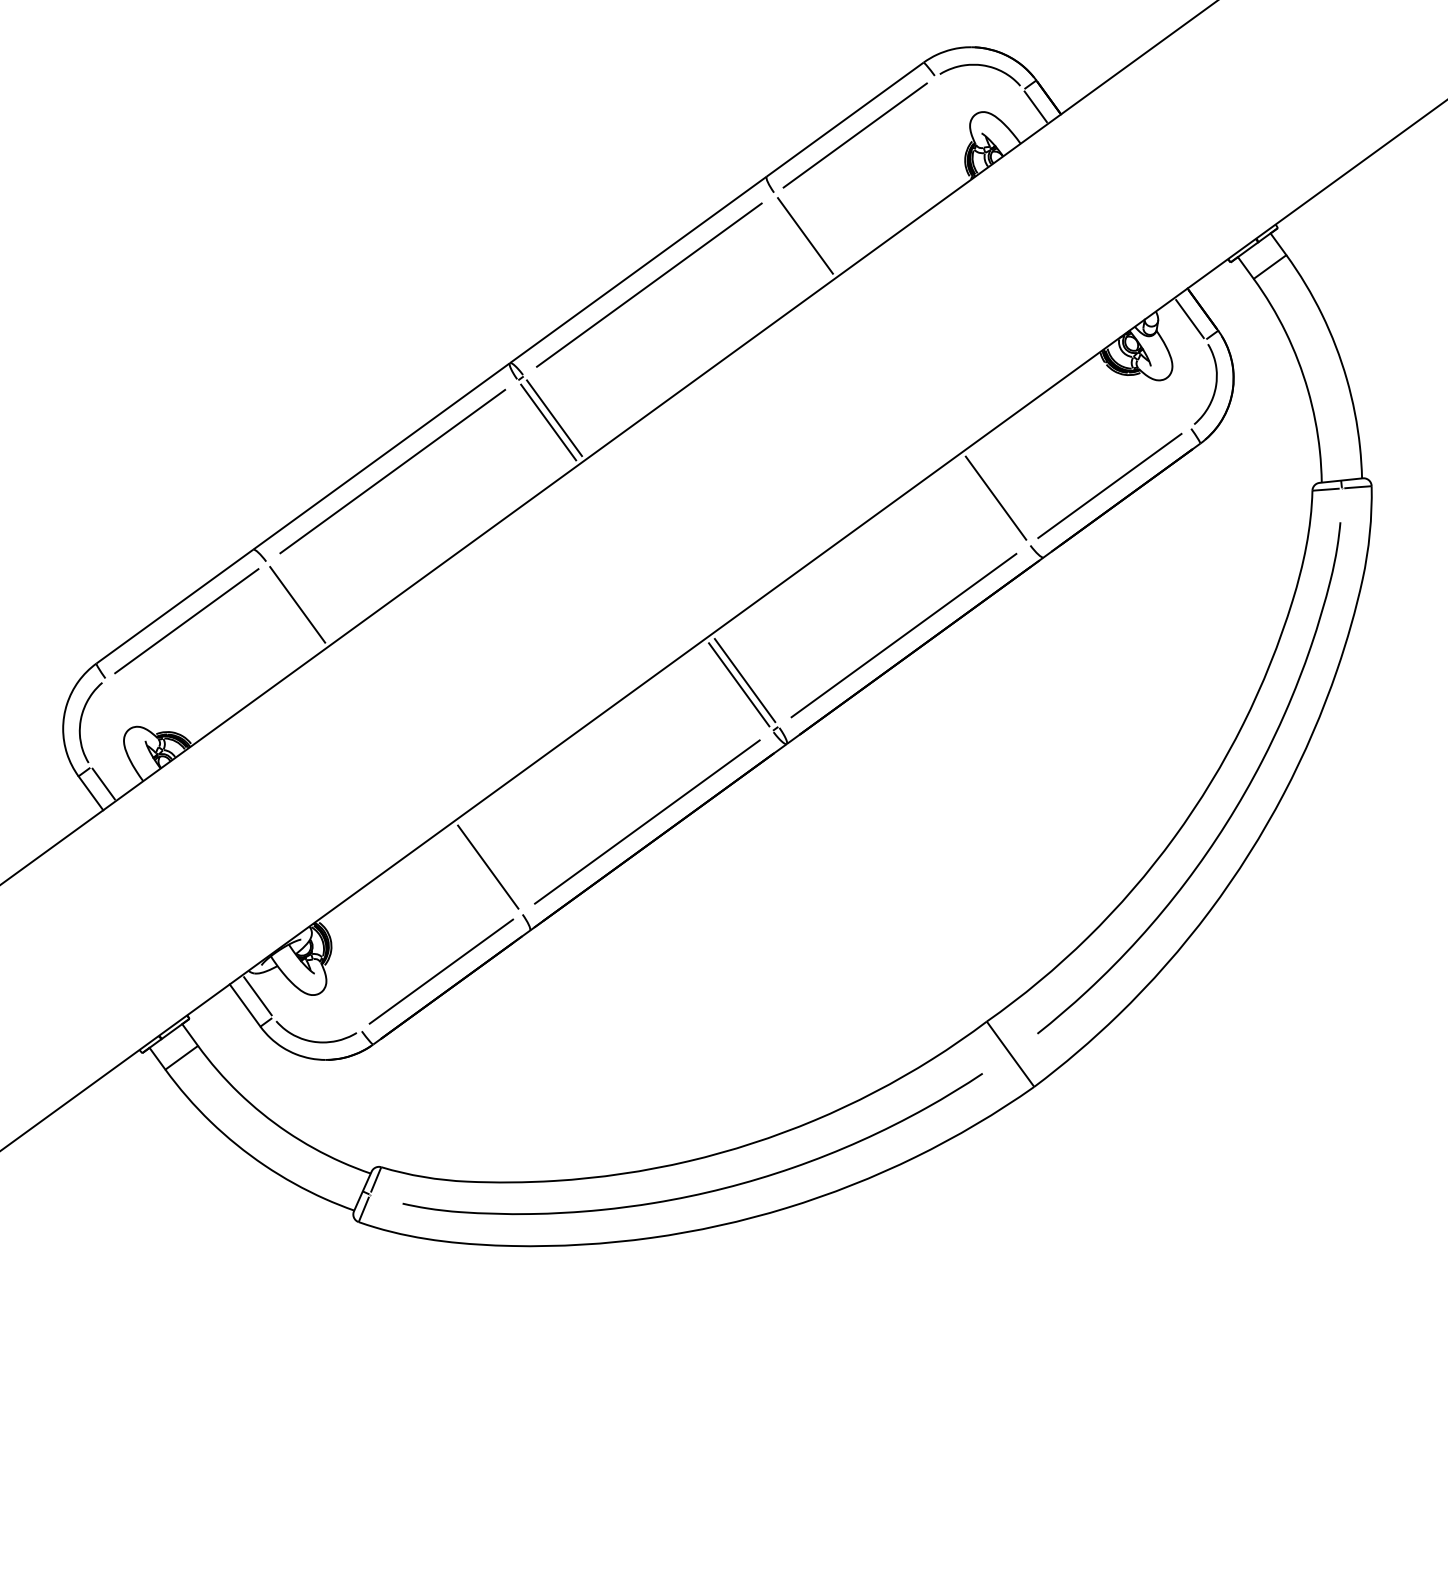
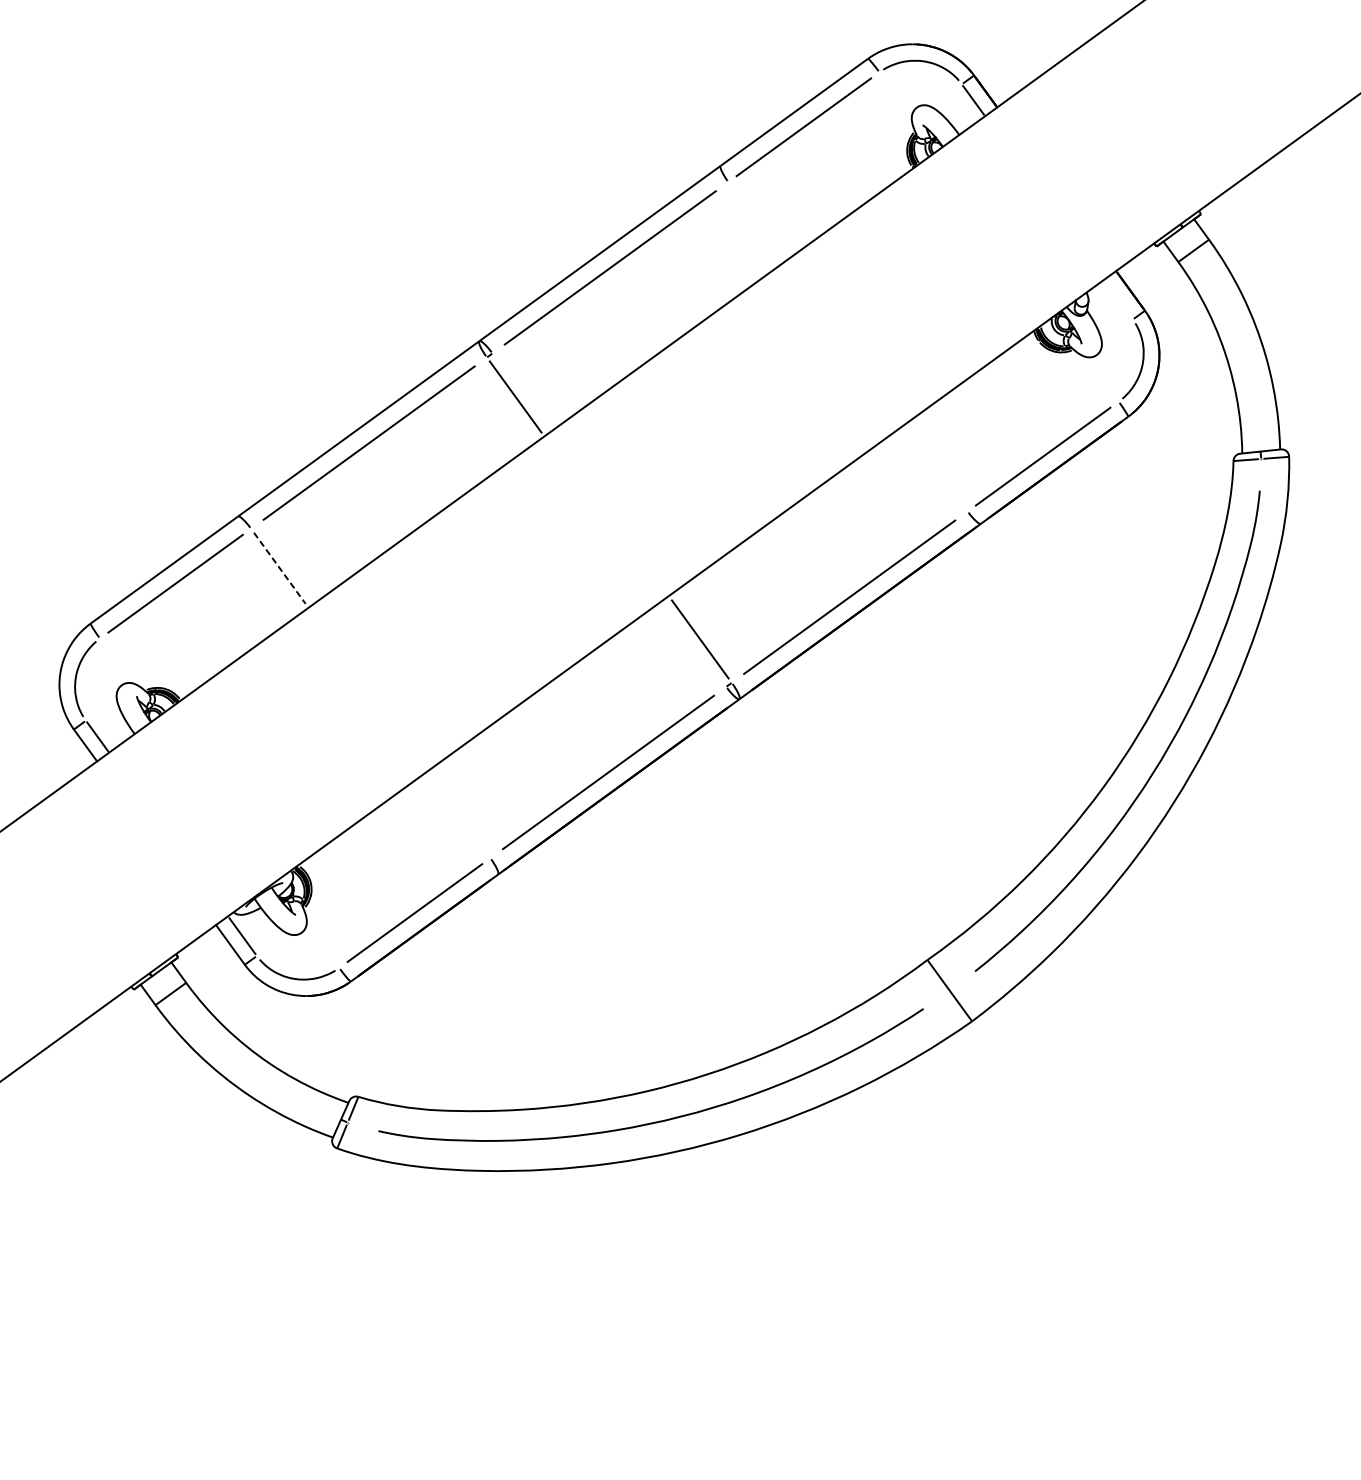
line: (805, 235) -> (757, 221), removed
line: (1189, 319) -> (1117, 300), removed
line: (554, 418) -> (521, 393), removed
line: (995, 497) -> (935, 467), removed
line: (297, 604) -> (279, 568), solid -> dashed
line: (739, 684) -> (695, 643), removed
line: (488, 866) -> (459, 814), removed

